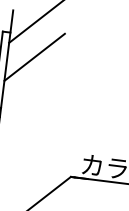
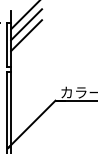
line: (36, 37) -> (26, 24), added

